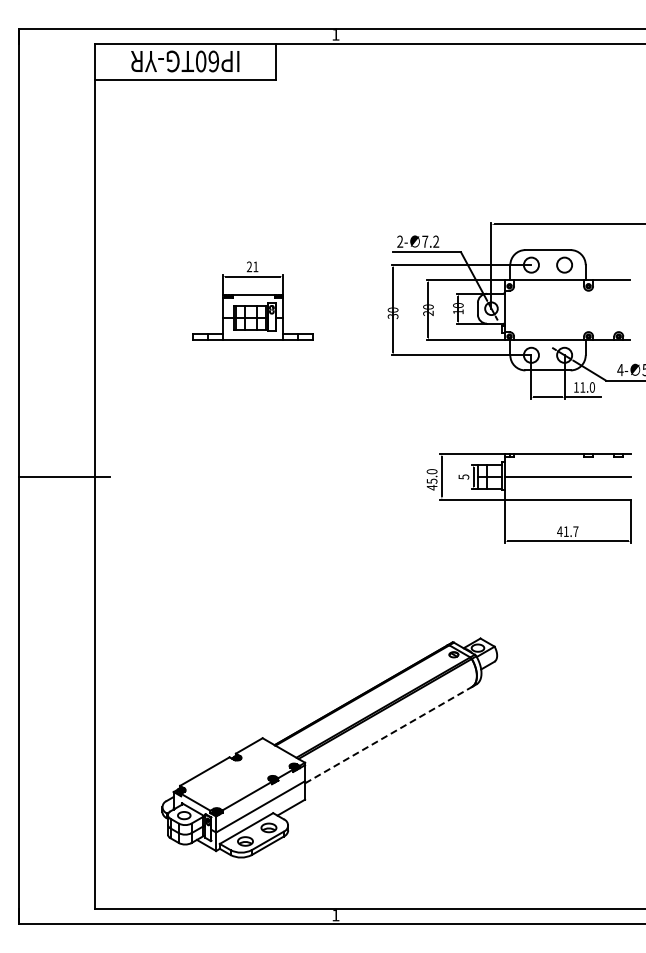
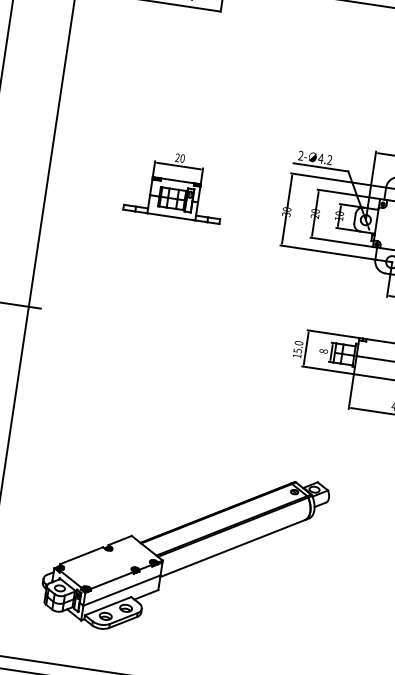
text: (425, 241) -> (321, 158), 7.2 -> 4.2
text: (255, 266) -> (182, 158), 21 -> 20
text: (463, 476) -> (323, 350), 5 -> 8
text: (431, 487) -> (296, 355), 45.0 -> 15.0
line: (388, 734) -> (232, 548), dashed -> solid

